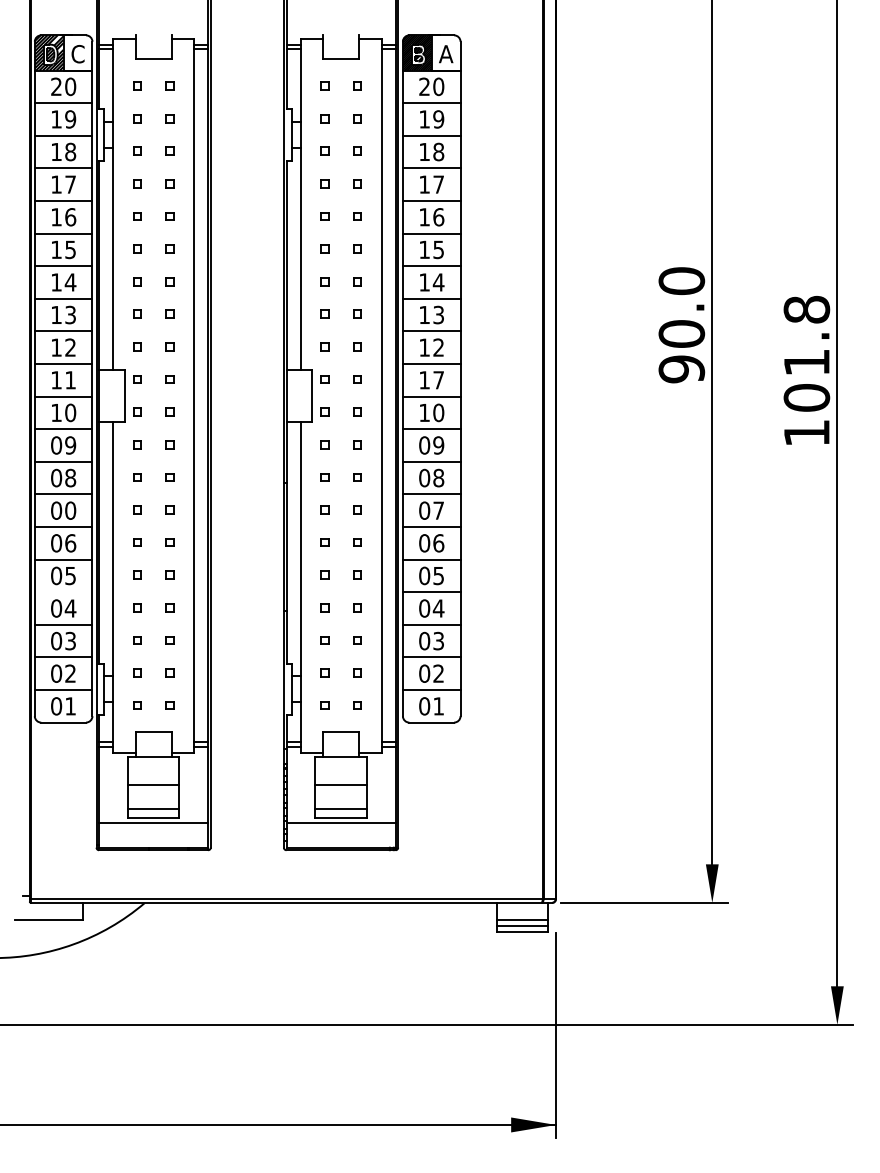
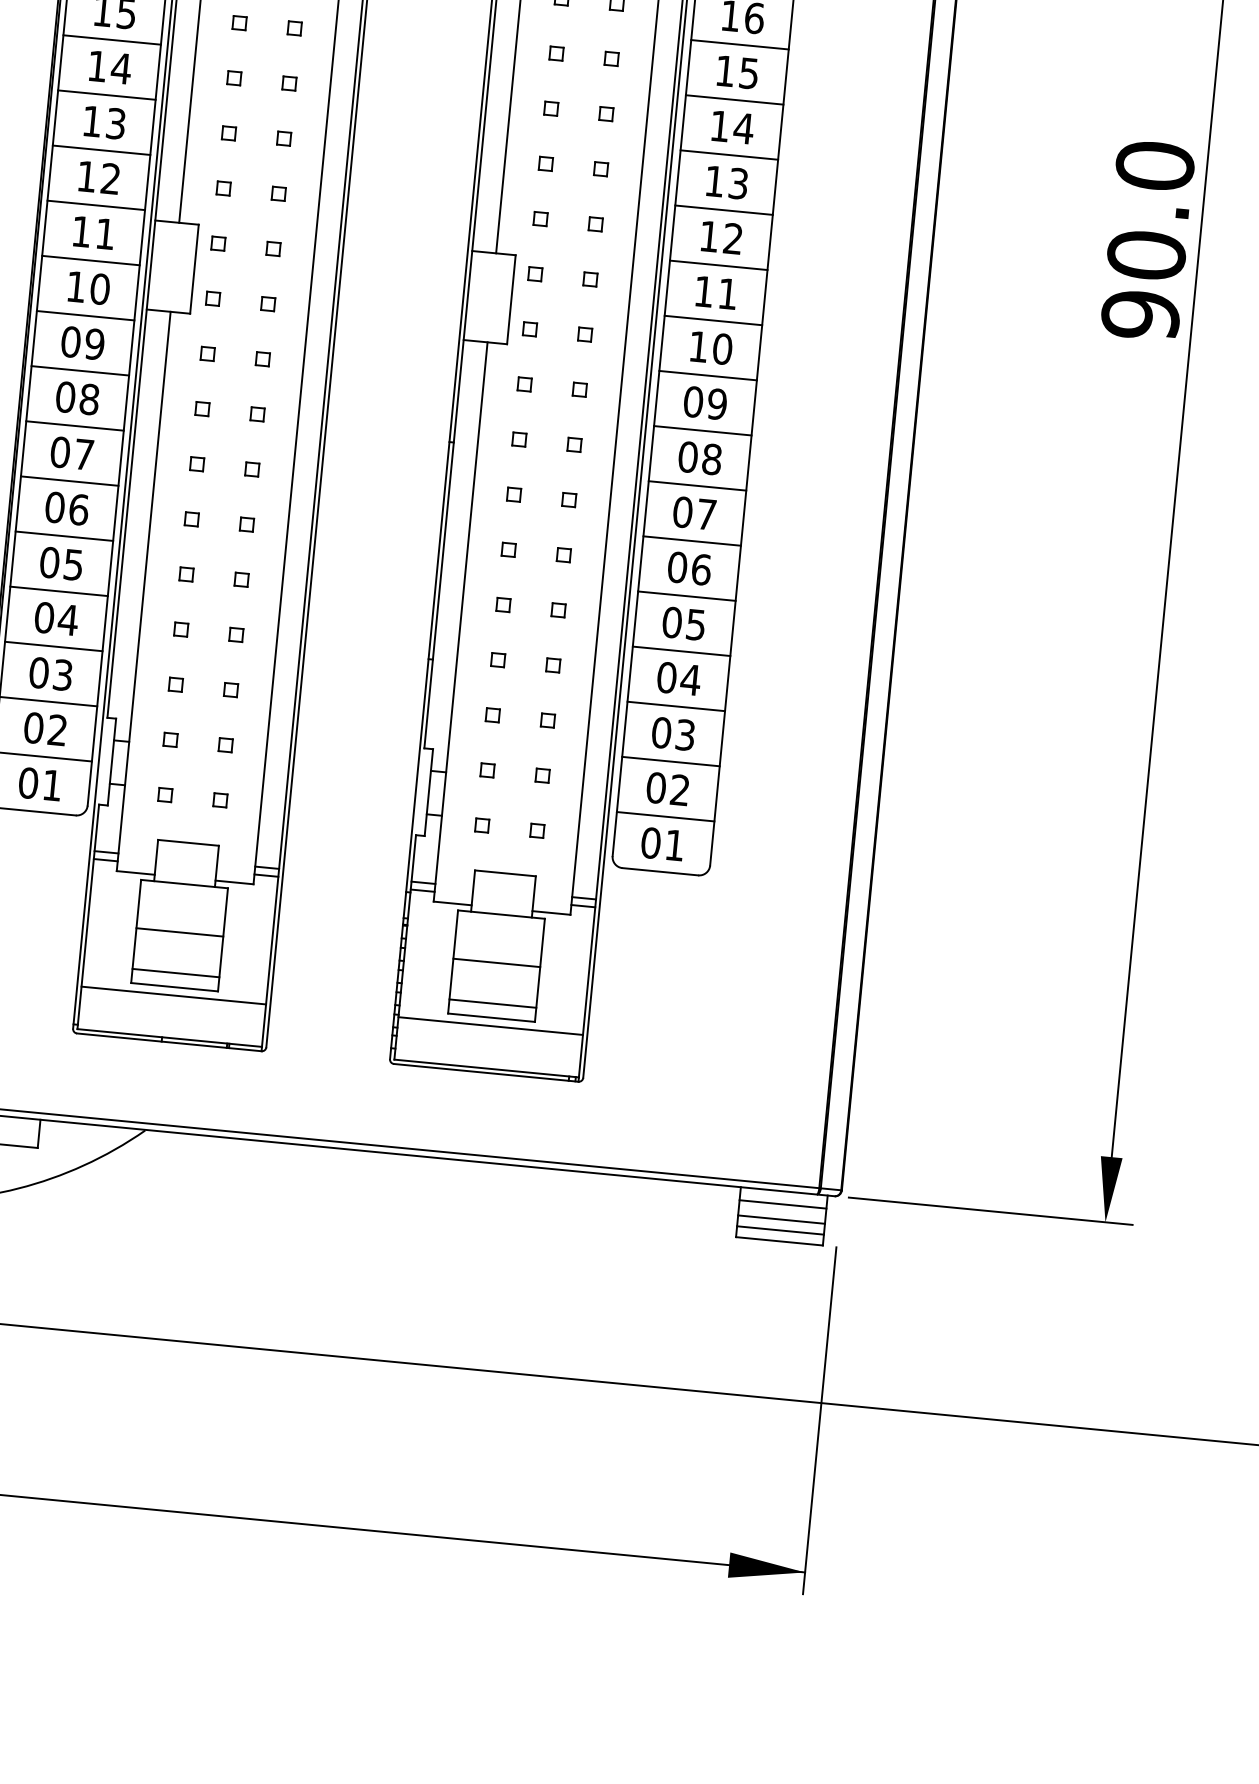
text: (438, 380) -> (727, 294), 17 -> 11
text: (70, 510) -> (84, 454), 00 -> 07
line: (63, 592) -> (58, 591), added
line: (522, 910) -> (783, 1204), added

